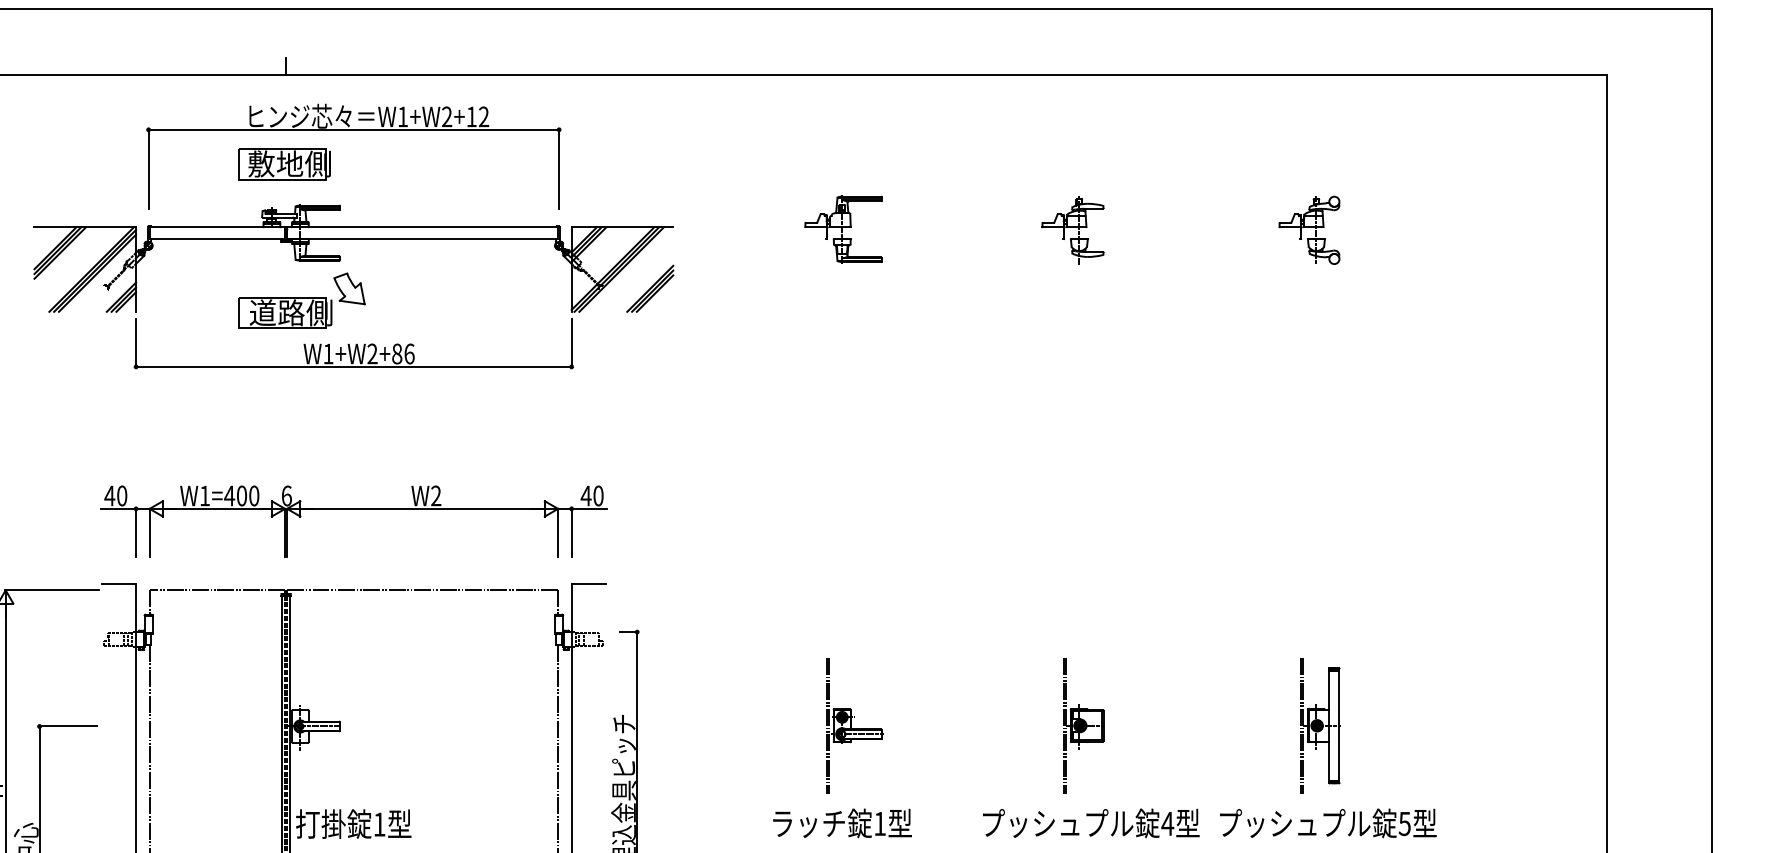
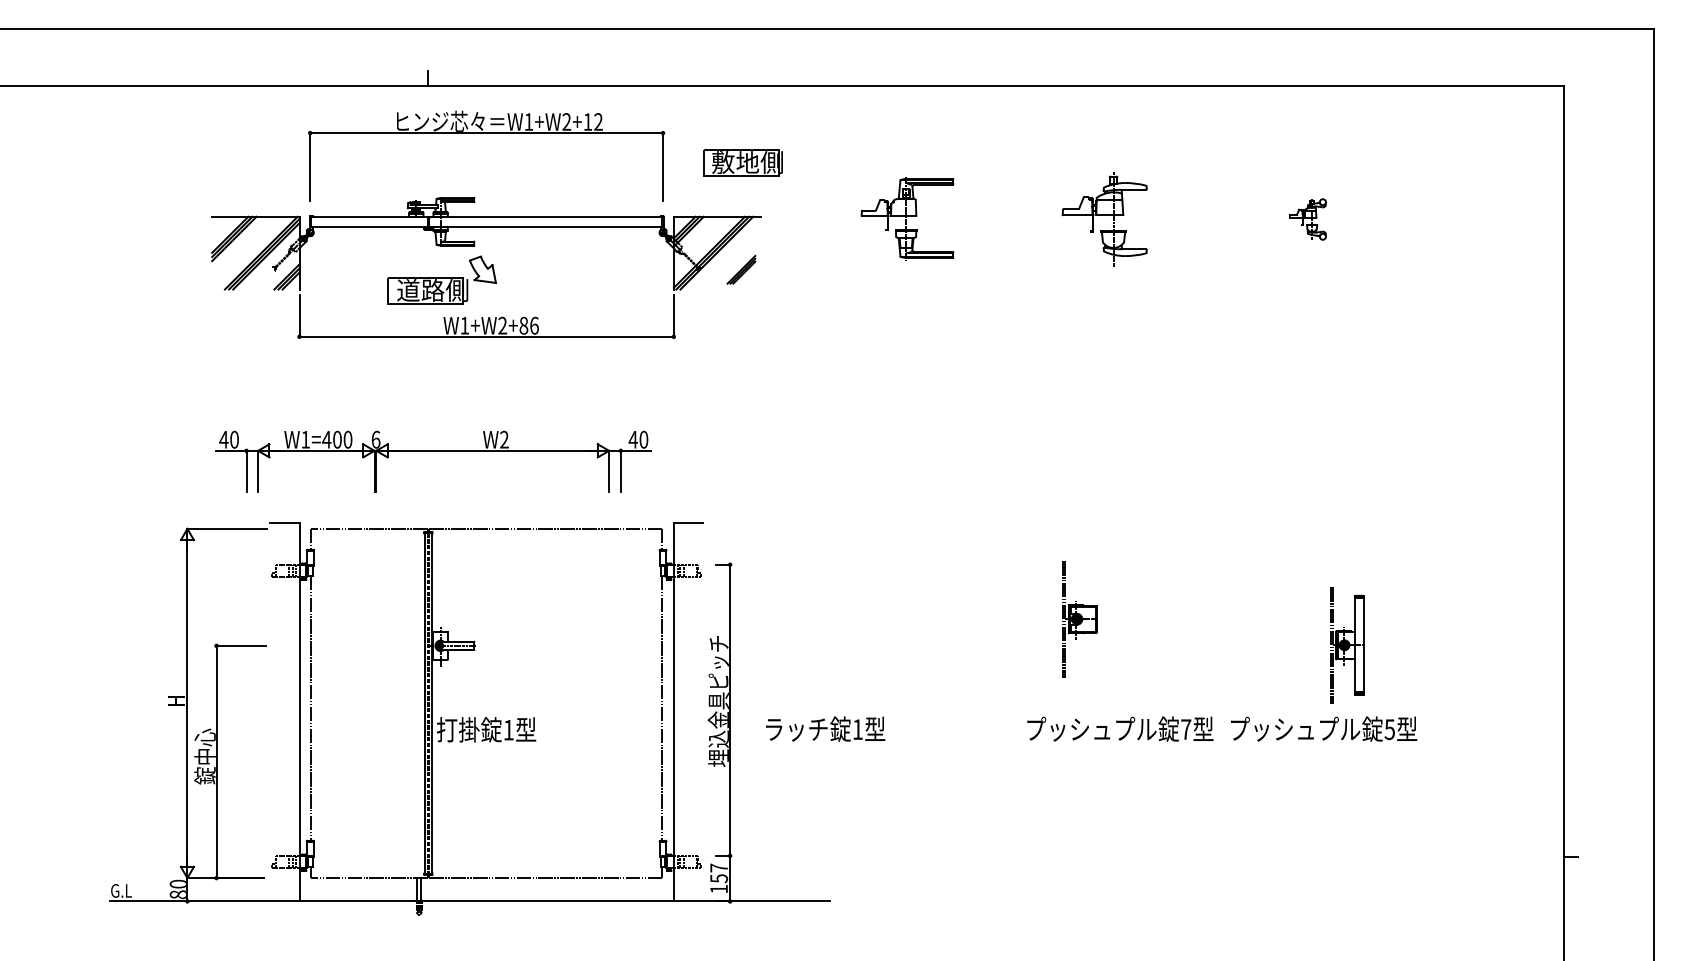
part: (283, 164) -> (742, 162), moved
part: (842, 229) -> (906, 218), size x1.4
part: (1072, 230) -> (1104, 219), size x1.6
part: (1309, 230) -> (1307, 219), size x0.7
part: (650, 288) -> (741, 269), size x0.7
part: (353, 509) -> (433, 451), moved
part: (855, 726) -> (917, 645), removed
part: (1083, 726) -> (1079, 619), moved
part: (1320, 726) -> (1347, 645), moved
text: (842, 822) -> (825, 728), moved
text: (1167, 823) -> (1185, 729), 4 -> 7

